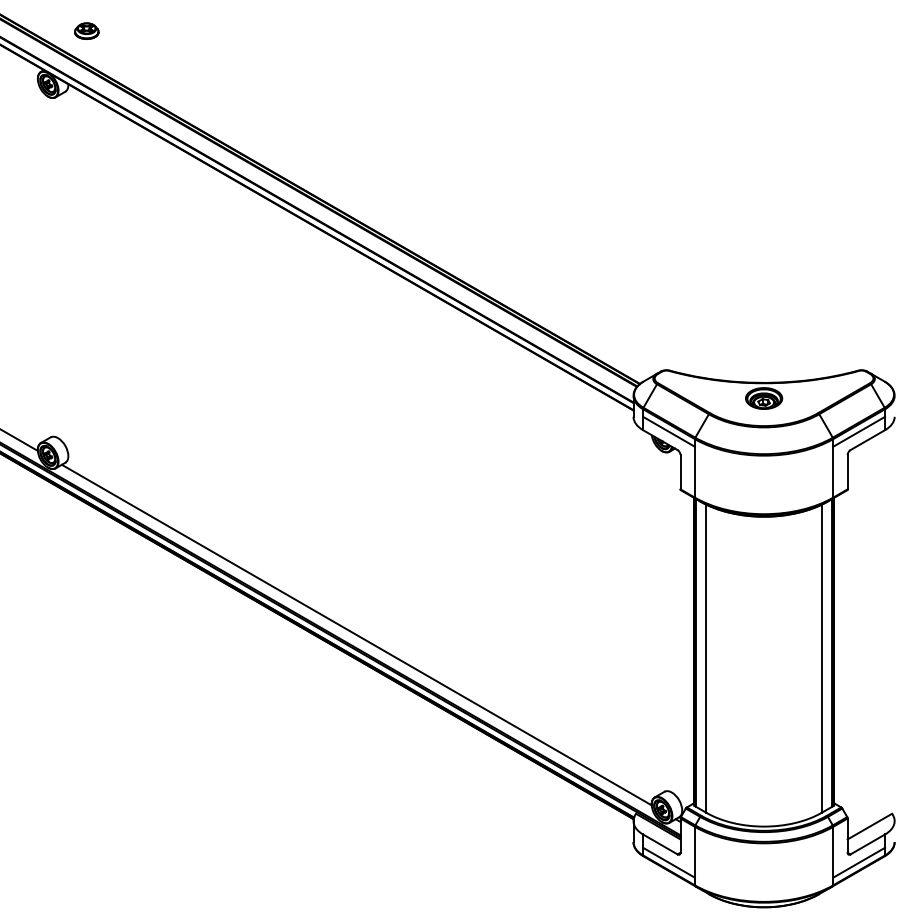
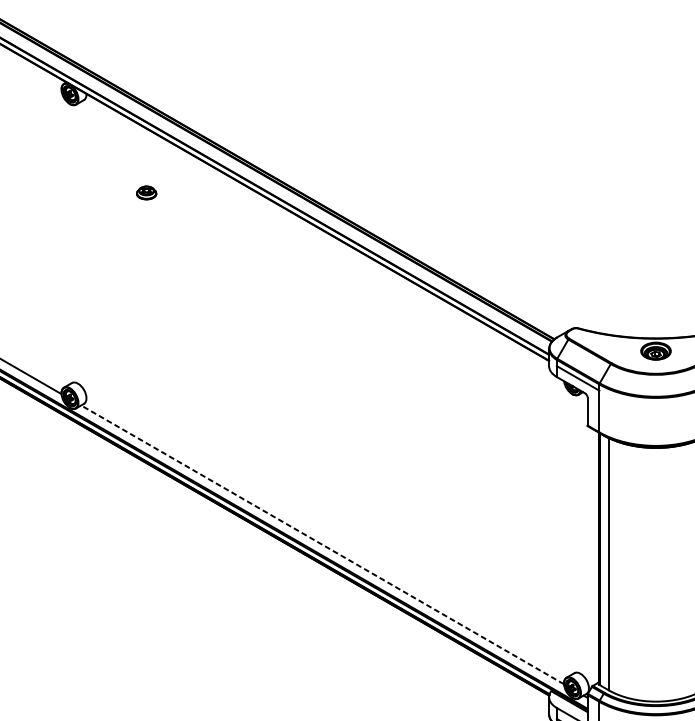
part: (86, 30) -> (146, 192), moved
line: (356, 635) -> (322, 545), solid -> dashed

